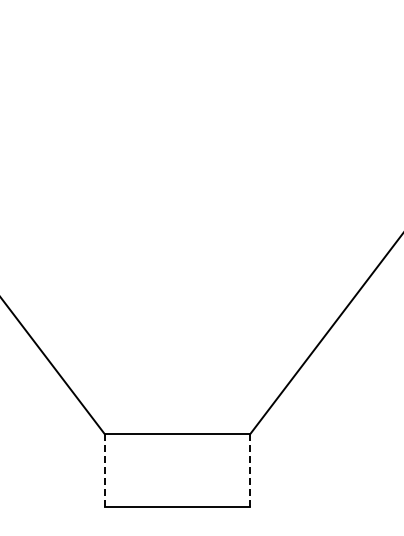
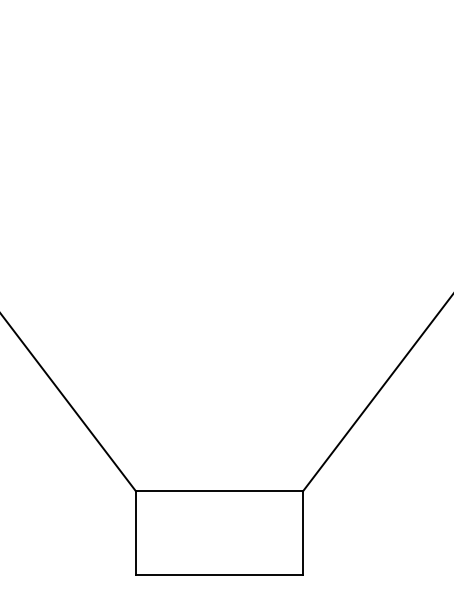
line: (249, 470) -> (302, 532), dashed -> solid
line: (105, 471) -> (136, 534), dashed -> solid

